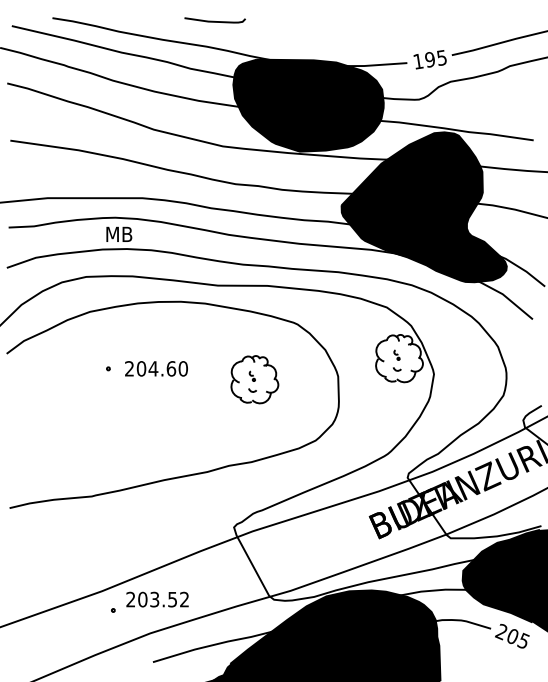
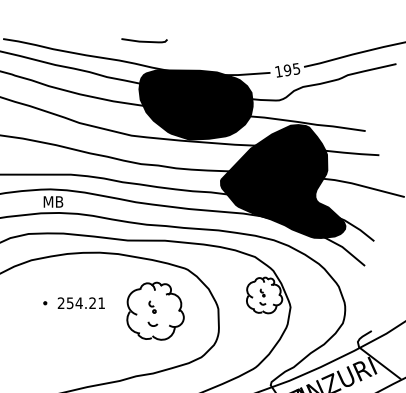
curve: (214, 20) -> (144, 40), moved
text: (161, 368) -> (85, 302), 204.60 -> 254.21
part: (254, 379) -> (155, 311), size x1.6

